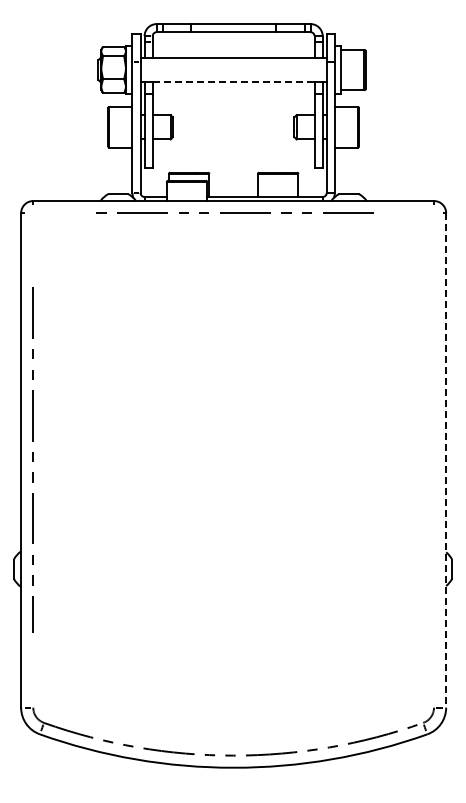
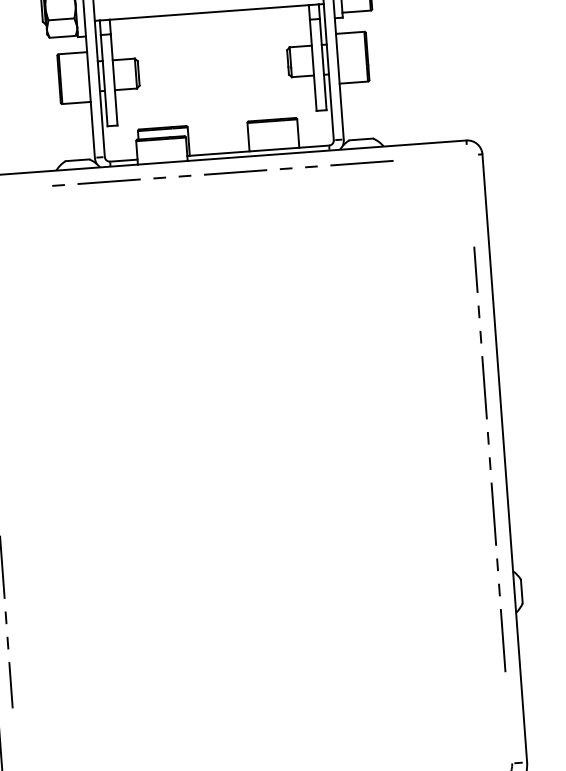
line: (233, 82) -> (209, 12), dashed -> solid
line: (433, 459) -> (489, 458), added
line: (446, 460) -> (505, 458), dashed -> solid

